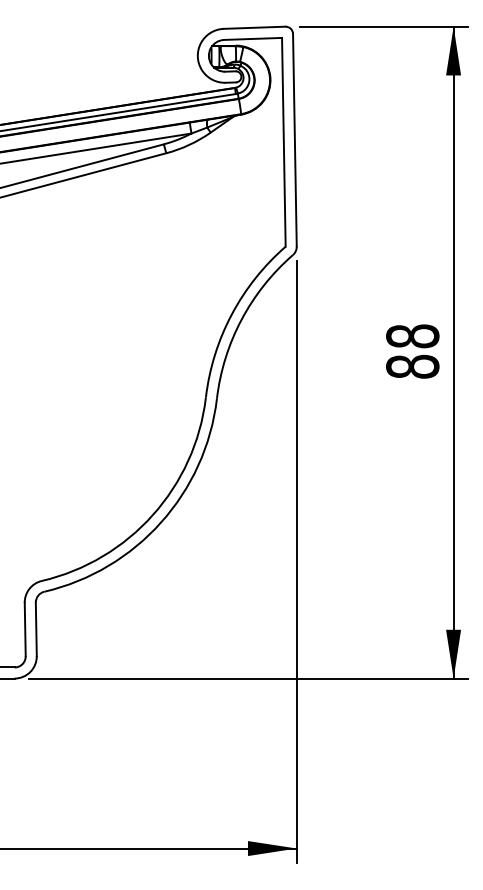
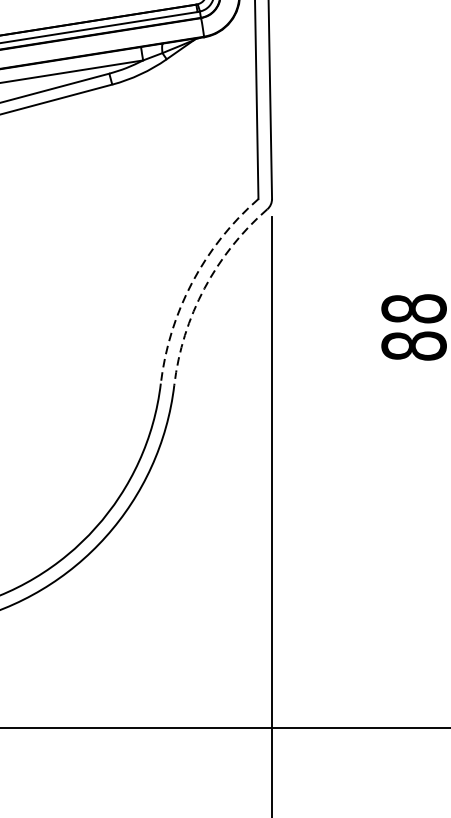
arc: (231, 314) -> (192, 282), solid -> dashed
arc: (241, 319) -> (204, 288), solid -> dashed

